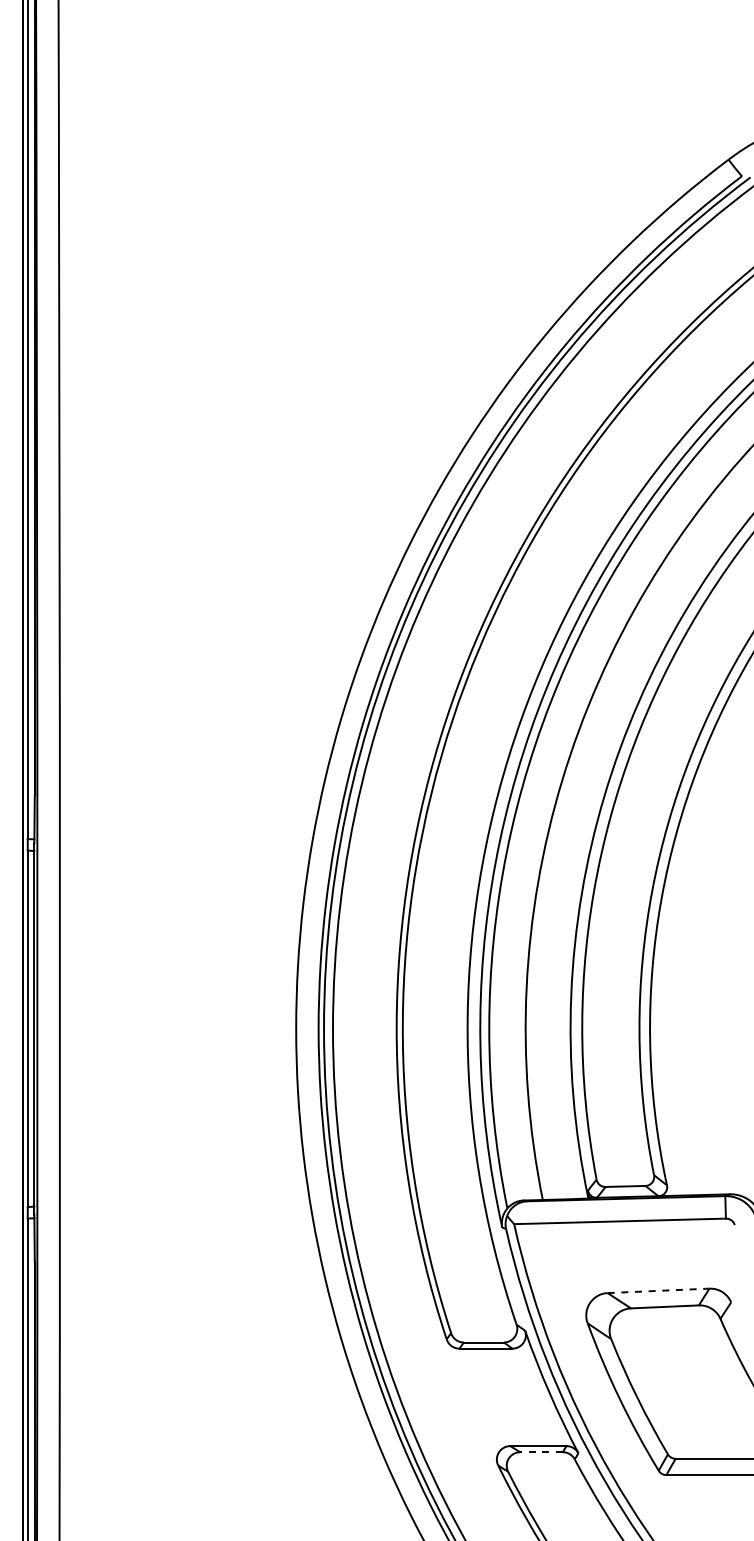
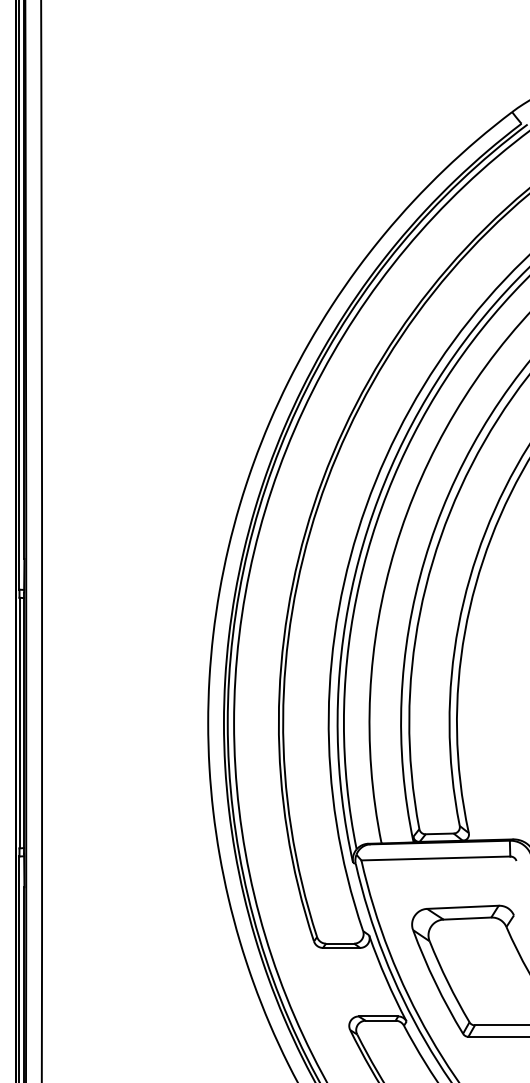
line: (658, 1290) -> (462, 907), dashed -> solid
line: (541, 1452) -> (380, 1020), dashed -> solid

